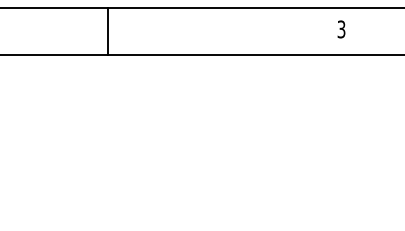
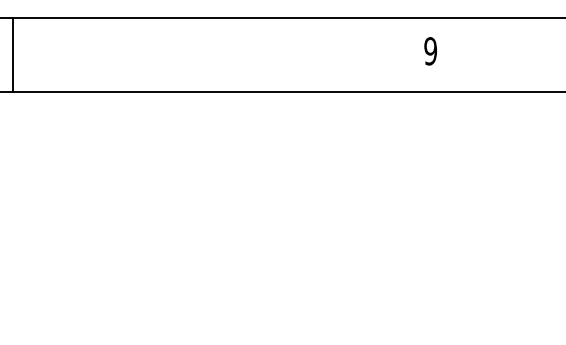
text: (341, 29) -> (430, 51), 3 -> 9
line: (107, 31) -> (12, 54), moved

